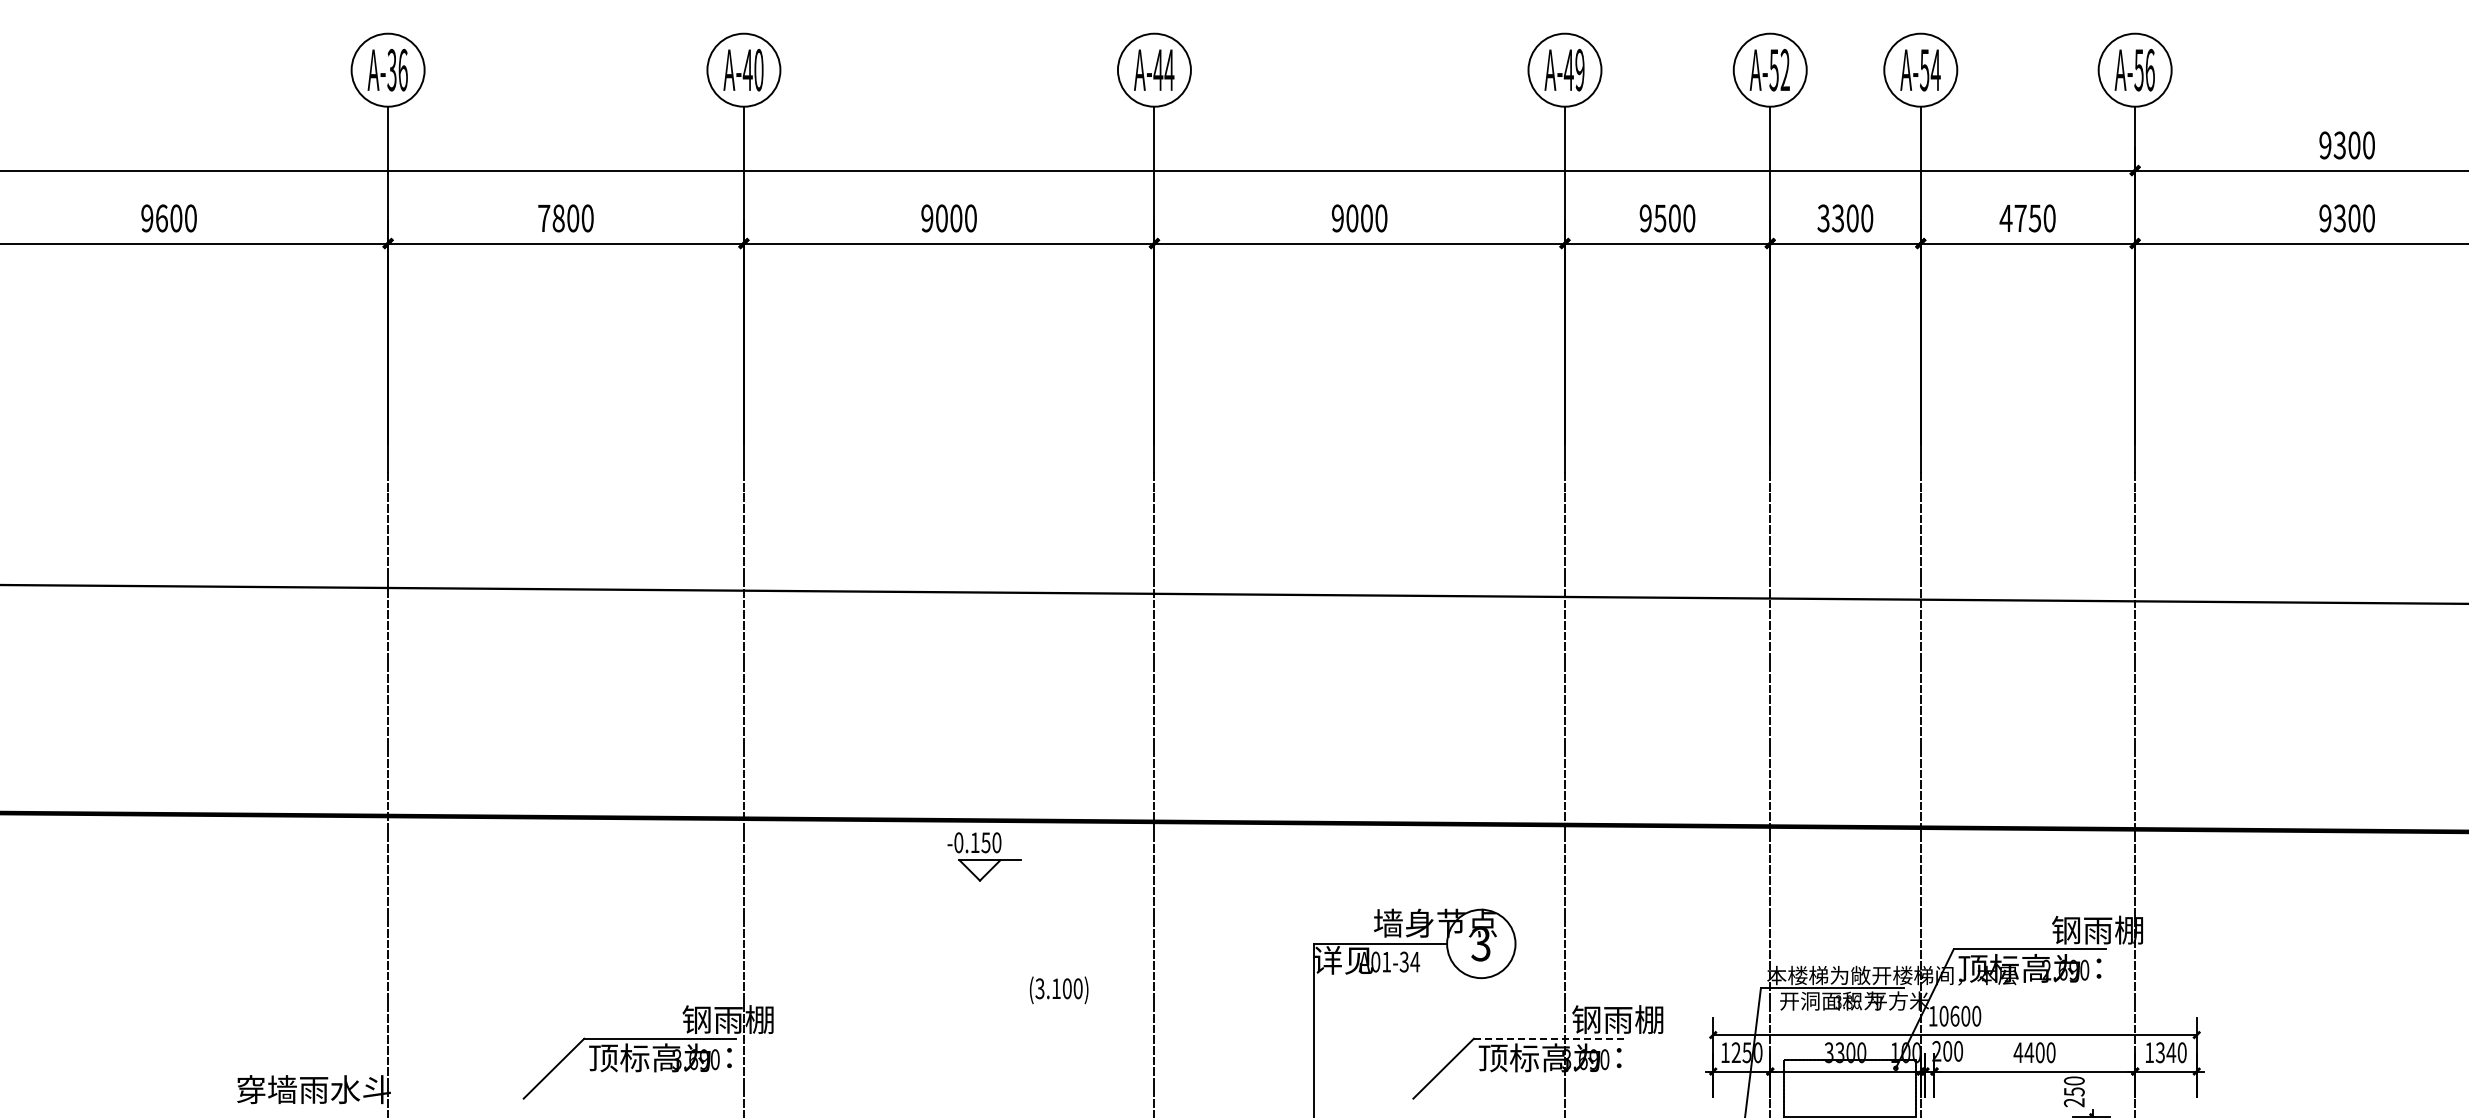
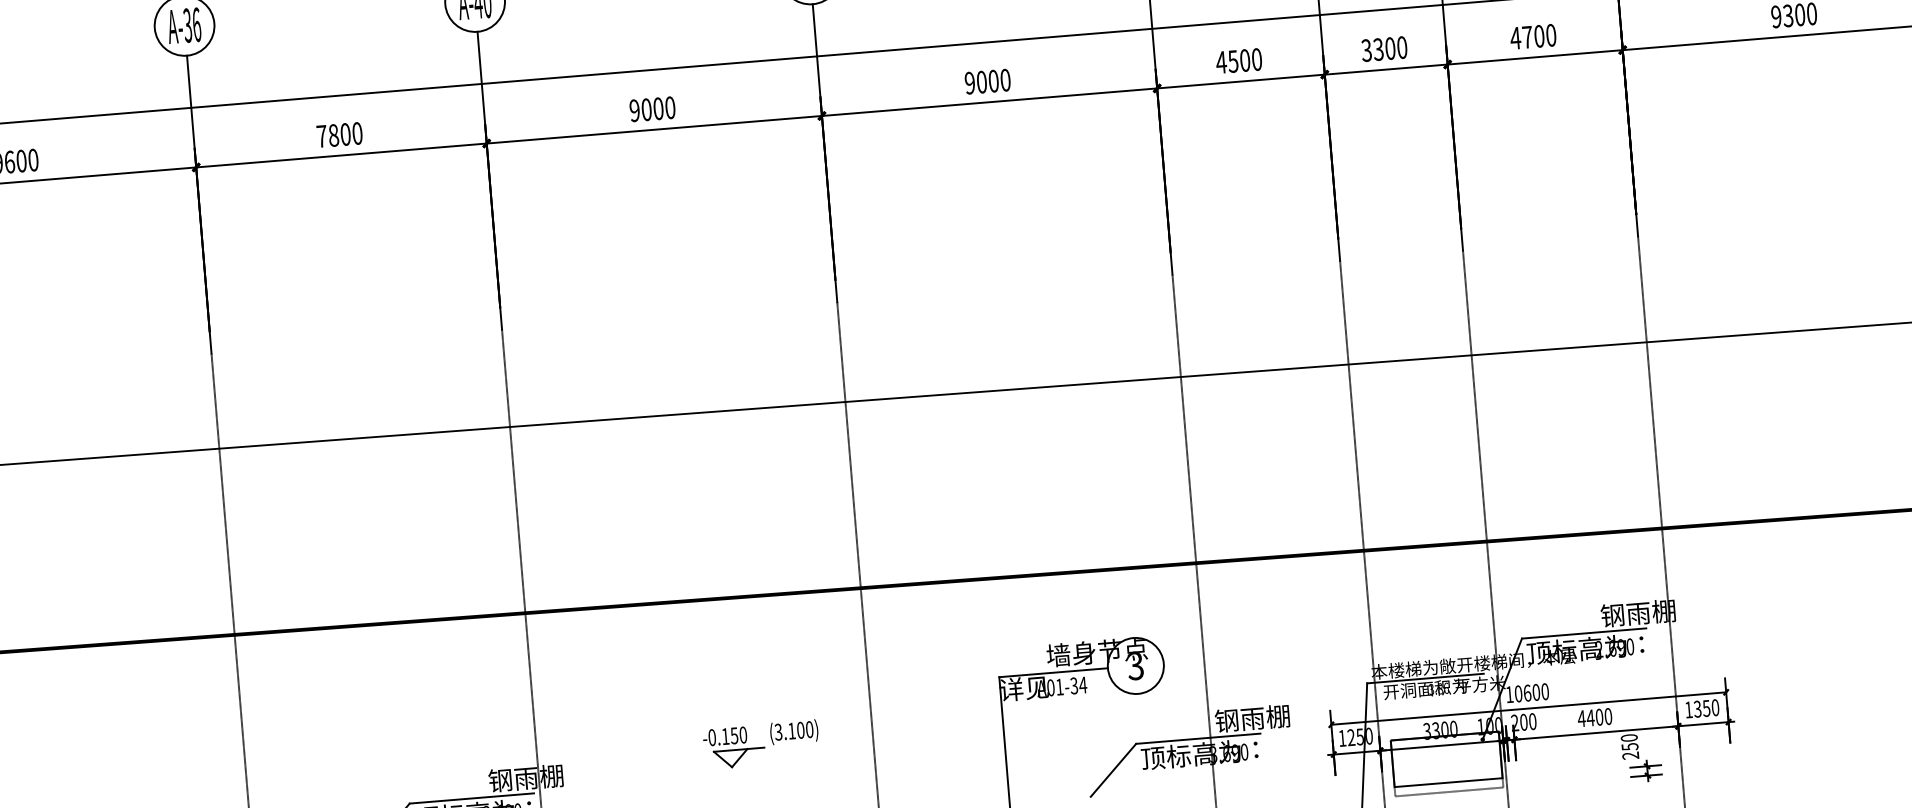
text: (1645, 218) -> (1221, 62), 9500 -> 4500
text: (2034, 218) -> (1538, 36), 4750 -> 4700
part: (984, 856) -> (734, 747), moved
line: (1550, 1038) -> (1198, 738), dashed -> solid
text: (2171, 1052) -> (1706, 708), 1340 -> 1350

